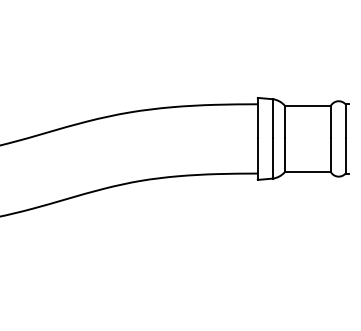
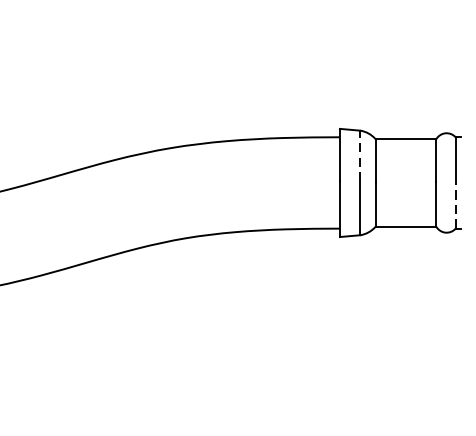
line: (273, 117) -> (360, 154), solid -> dashed
line: (345, 155) -> (455, 204), solid -> dashed

